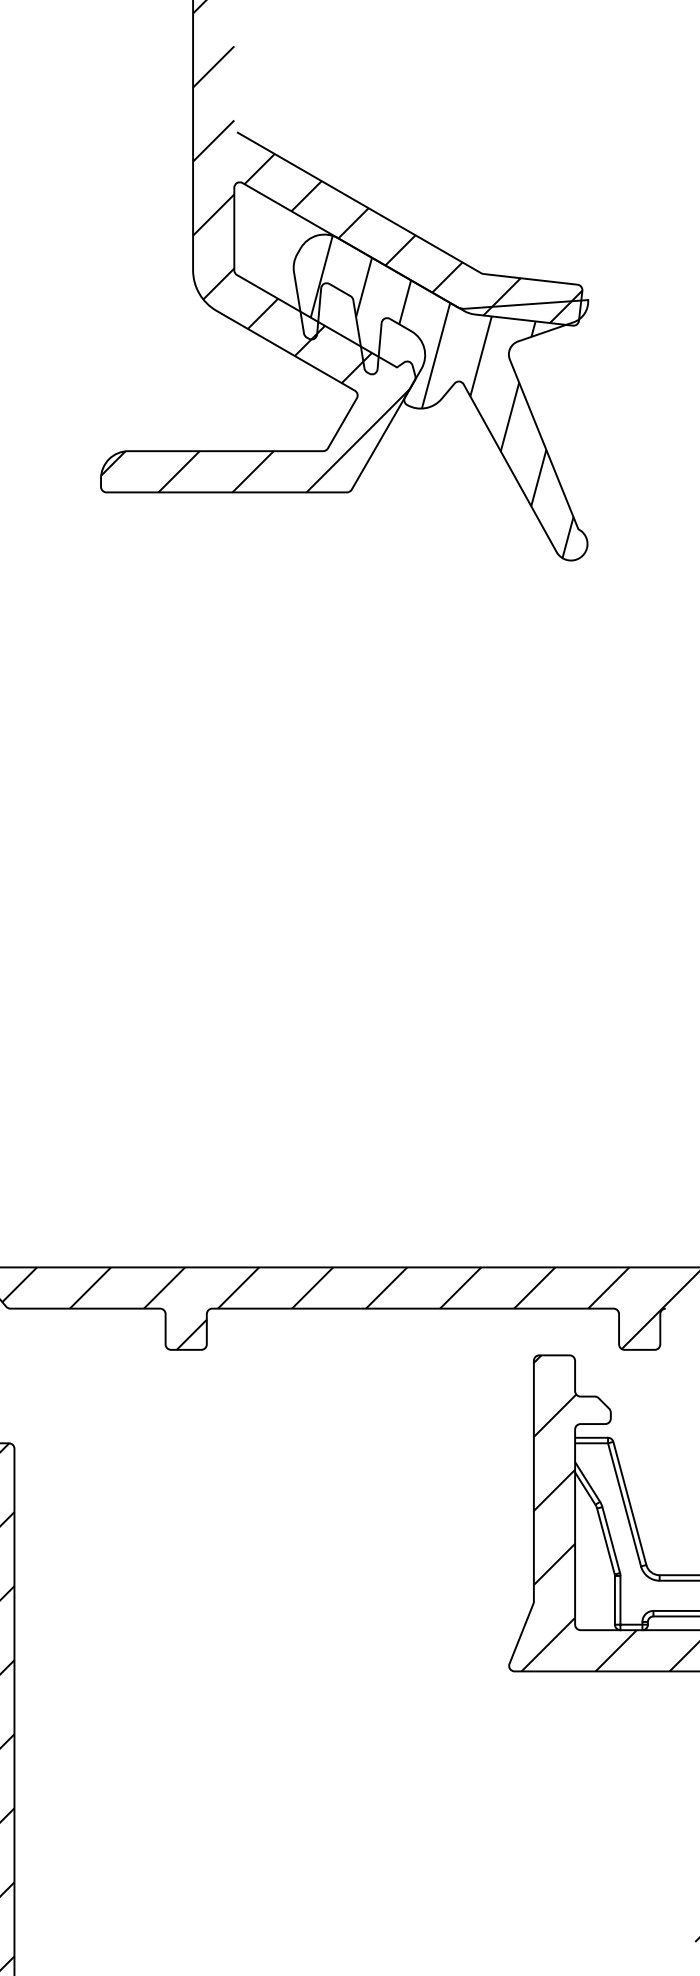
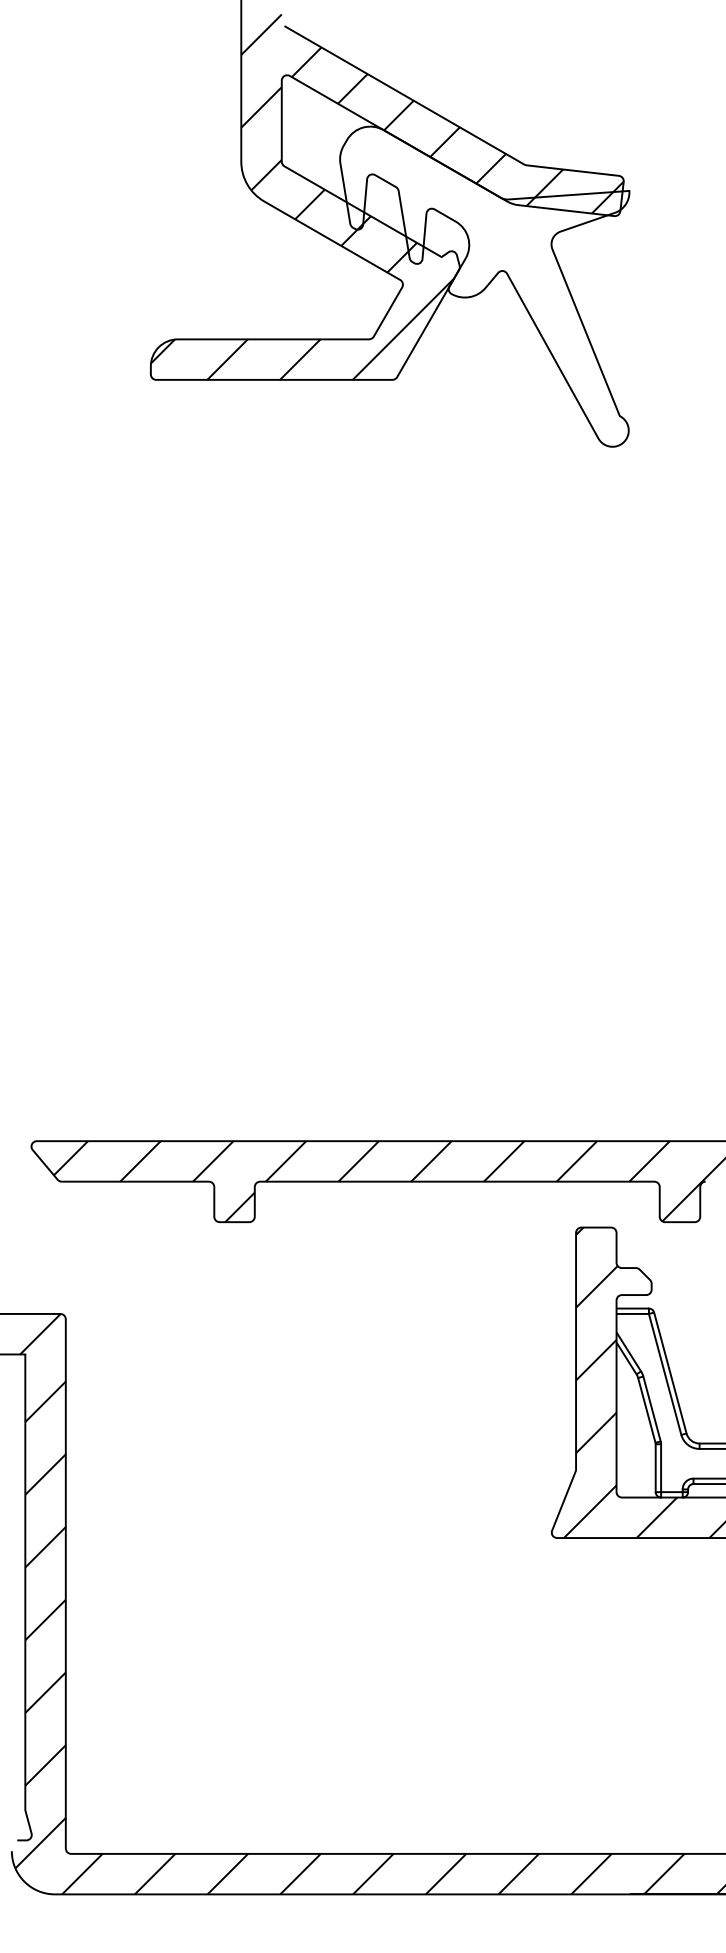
hatch: (441, 396) -> (485, 285), removed

